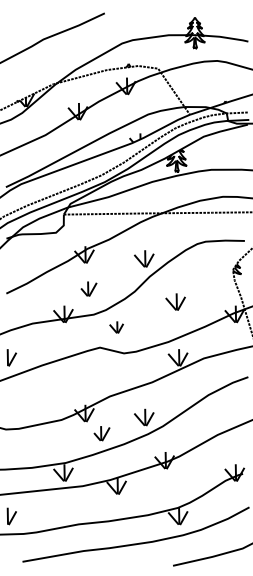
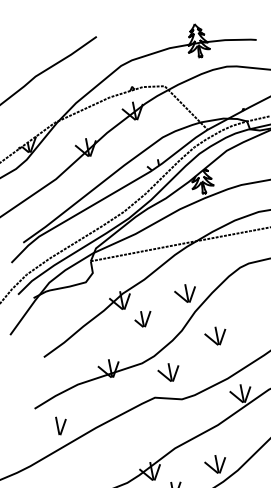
part: (88, 288) -> (142, 318), moved
part: (175, 301) -> (215, 335), moved
part: (116, 327) -> (168, 372), size x1.43

